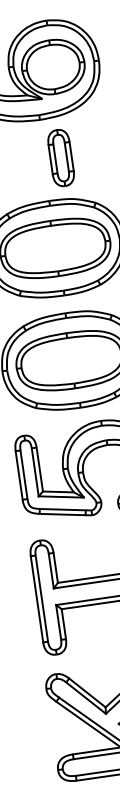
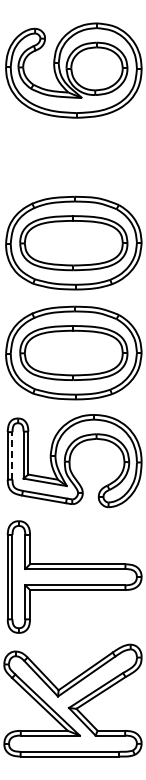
part: (60, 158) -> (91, 157), removed
line: (23, 474) -> (12, 455), solid -> dashed

